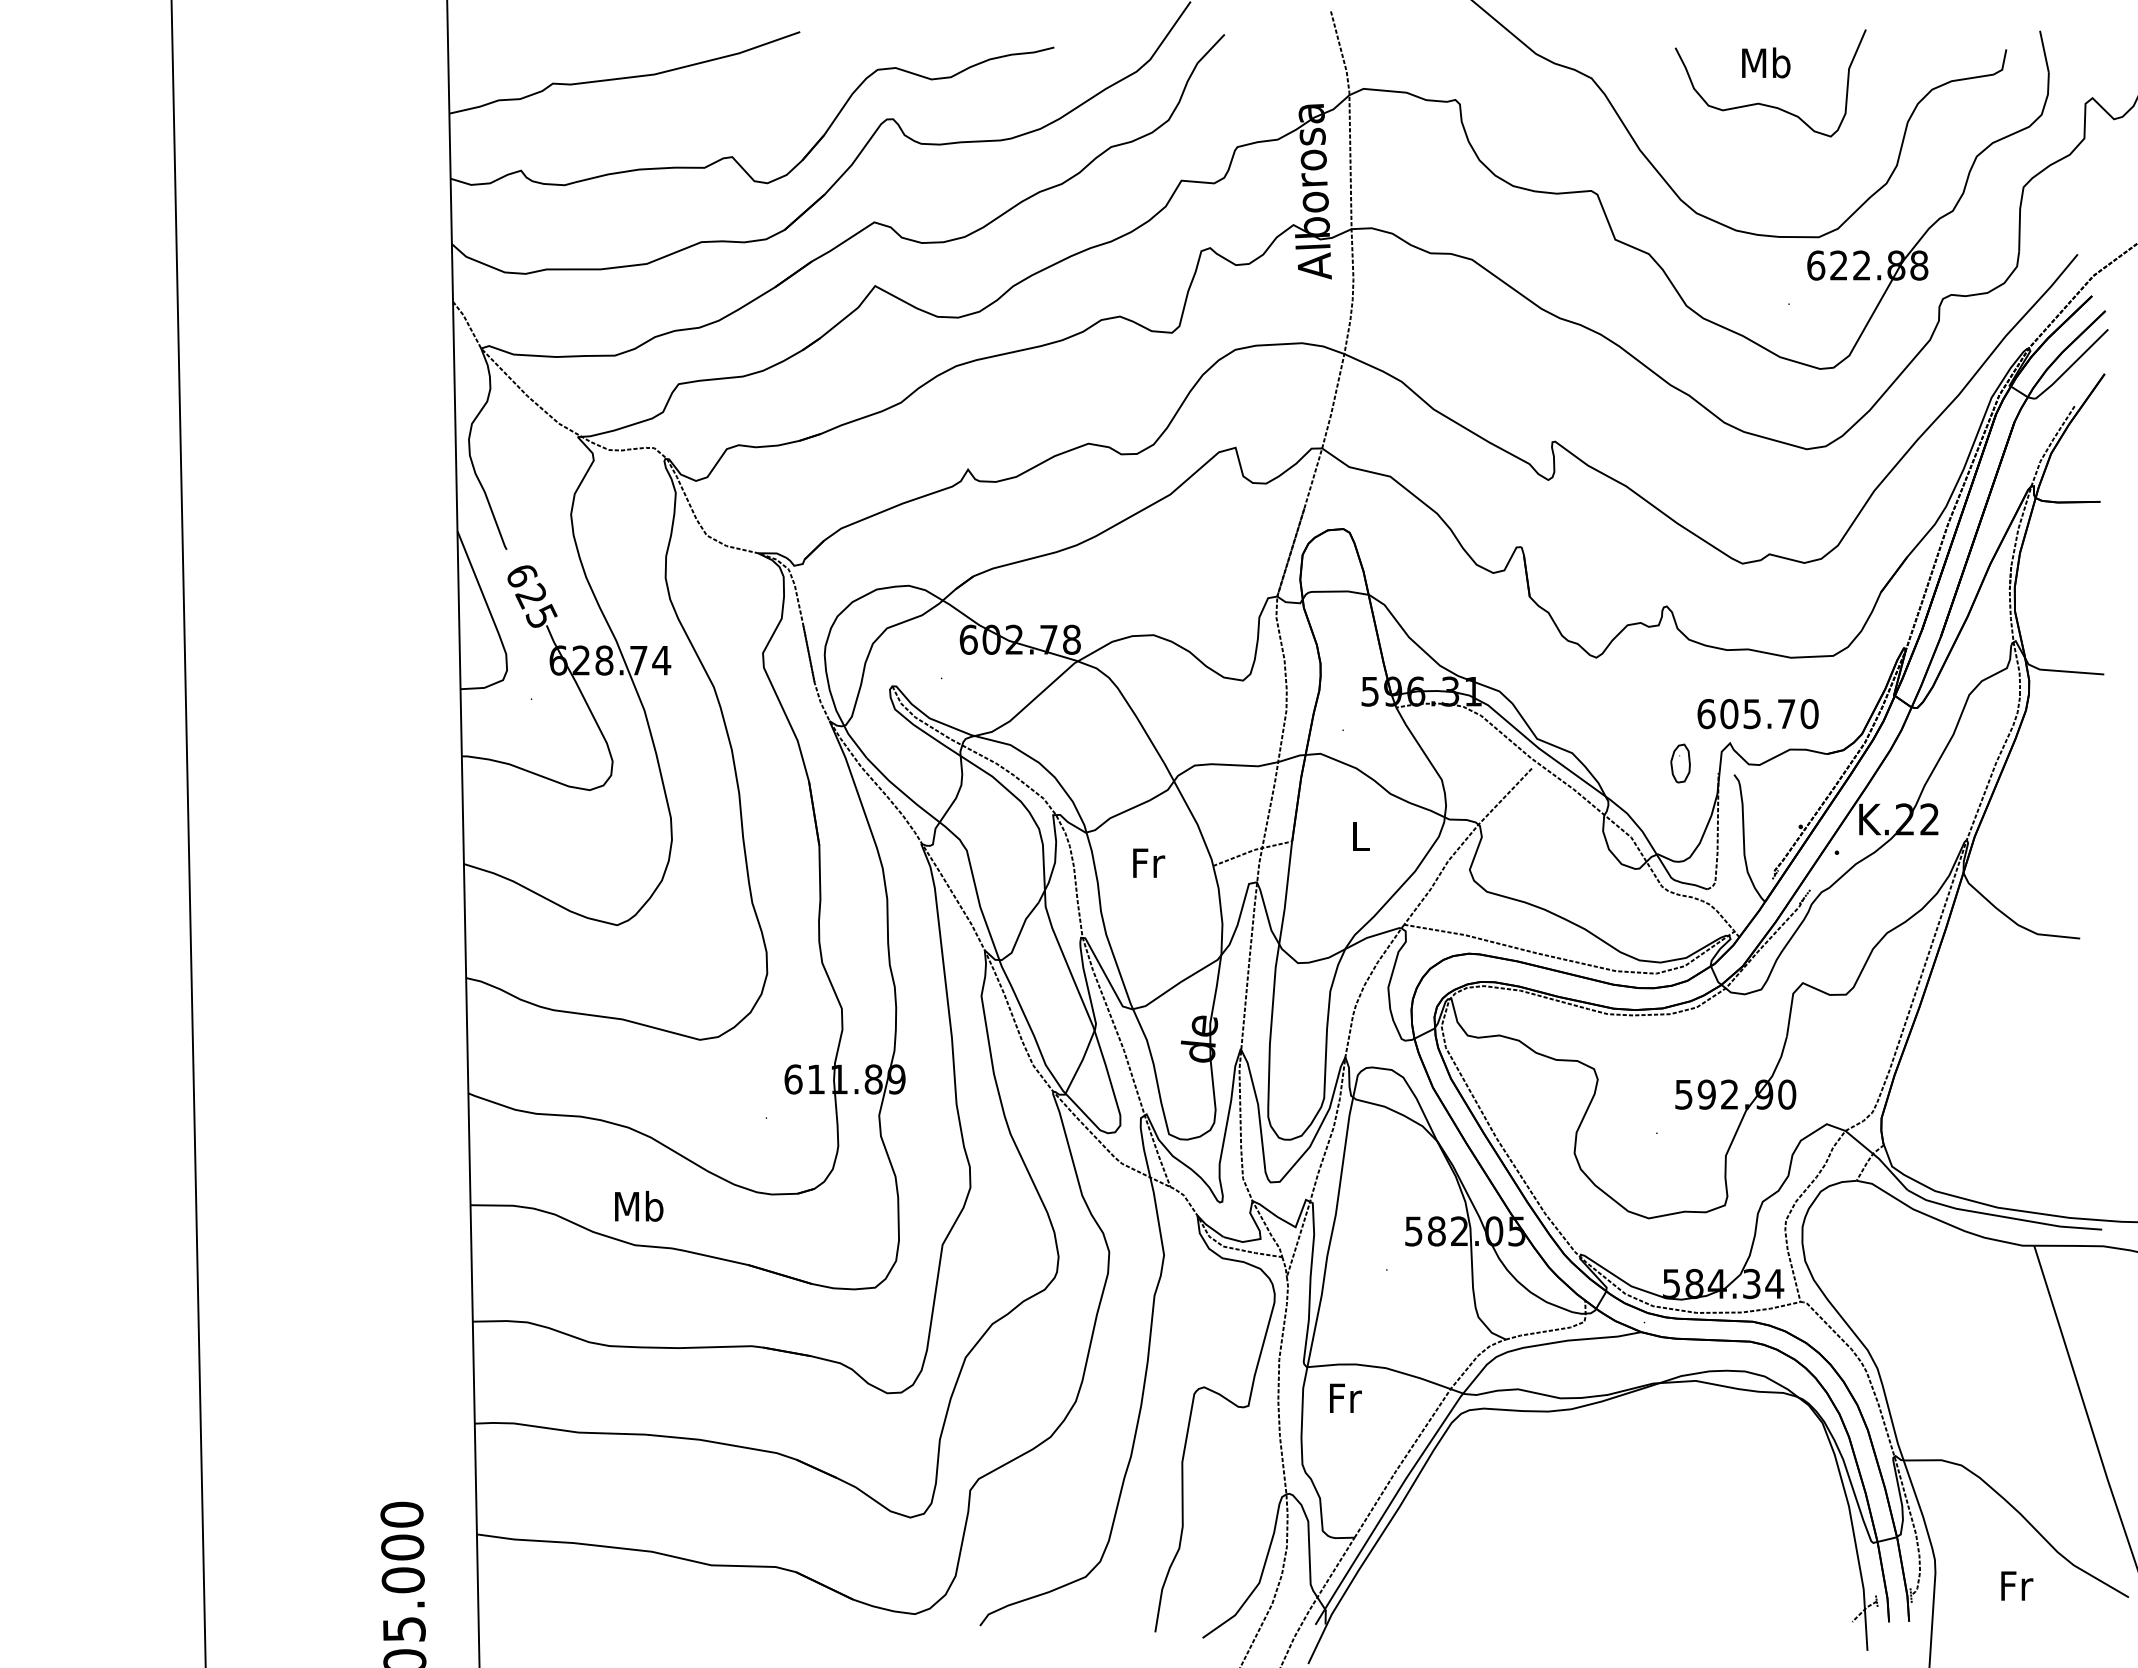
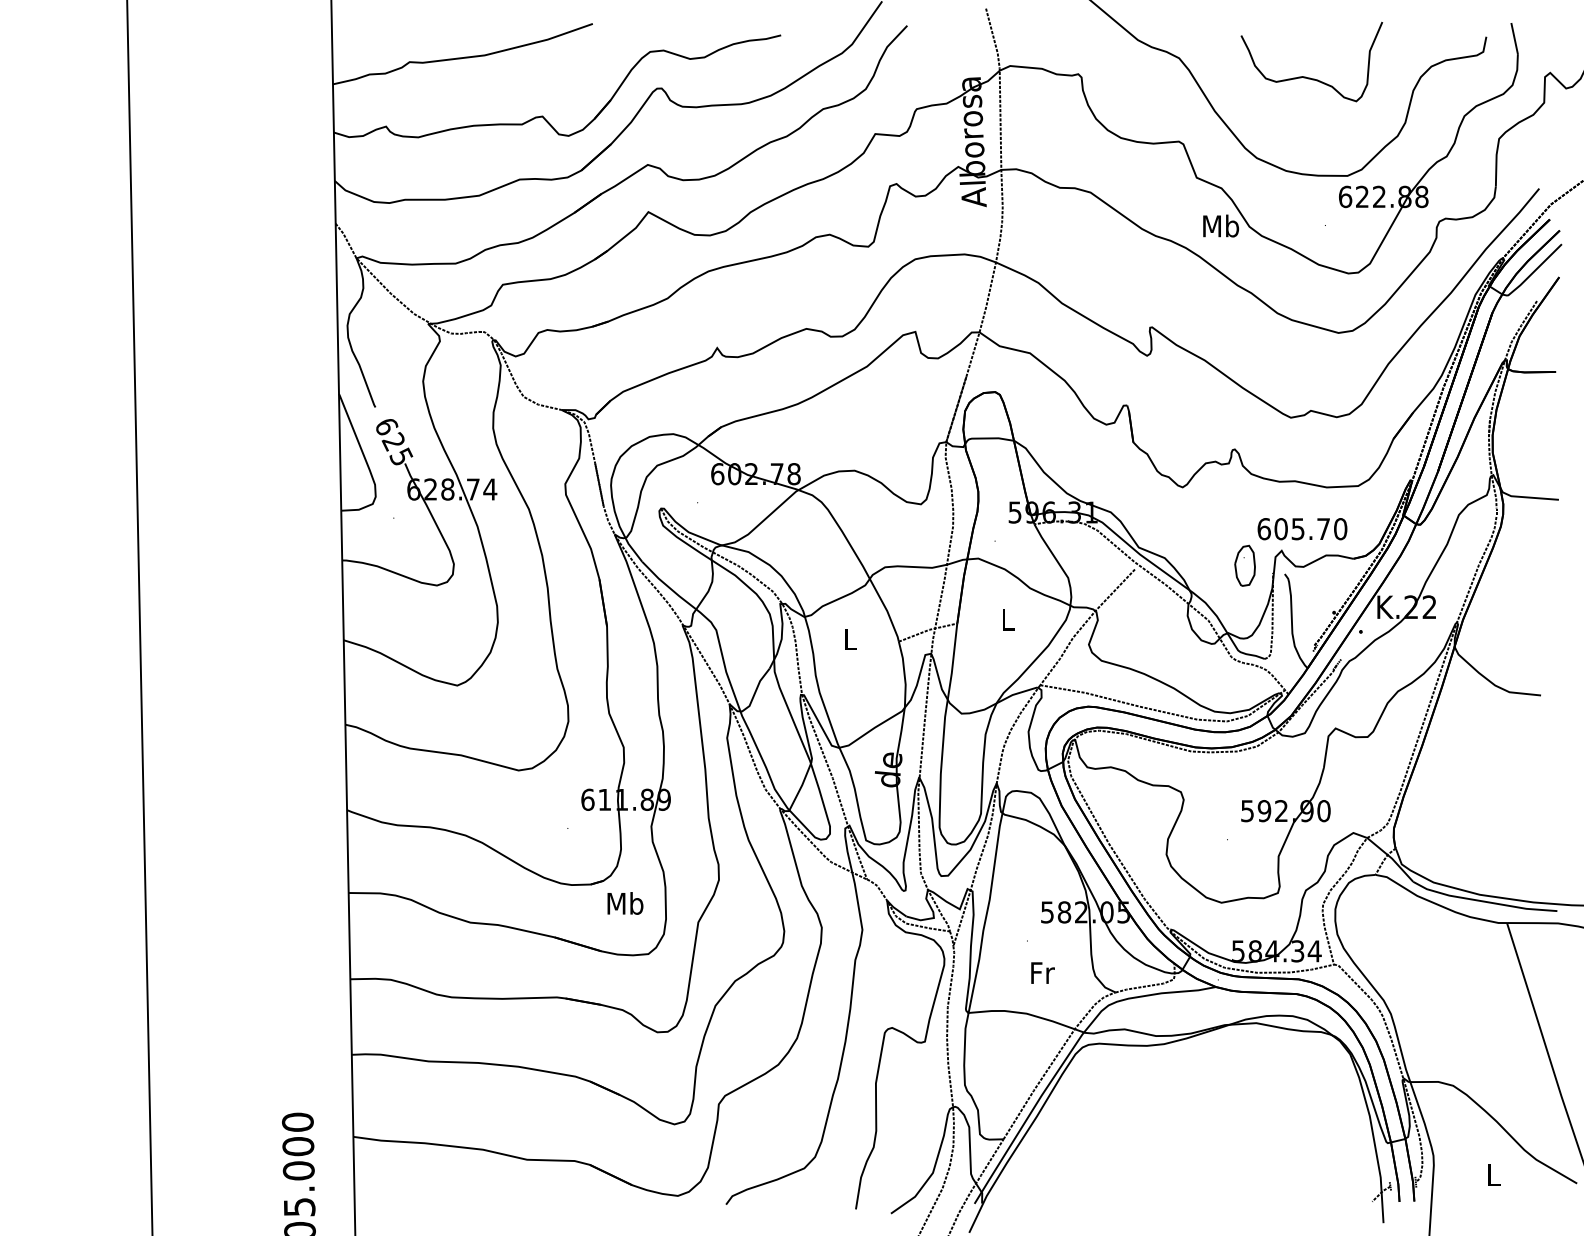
text: (1766, 62) -> (1221, 225), moved
part: (1680, 763) -> (1244, 565), size x1.43
text: (1149, 862) -> (851, 639), Fr -> L
text: (639, 1206) -> (625, 903), moved
text: (1345, 1397) -> (1042, 972), moved
text: (2017, 1585) -> (1494, 1174), Fr -> L

